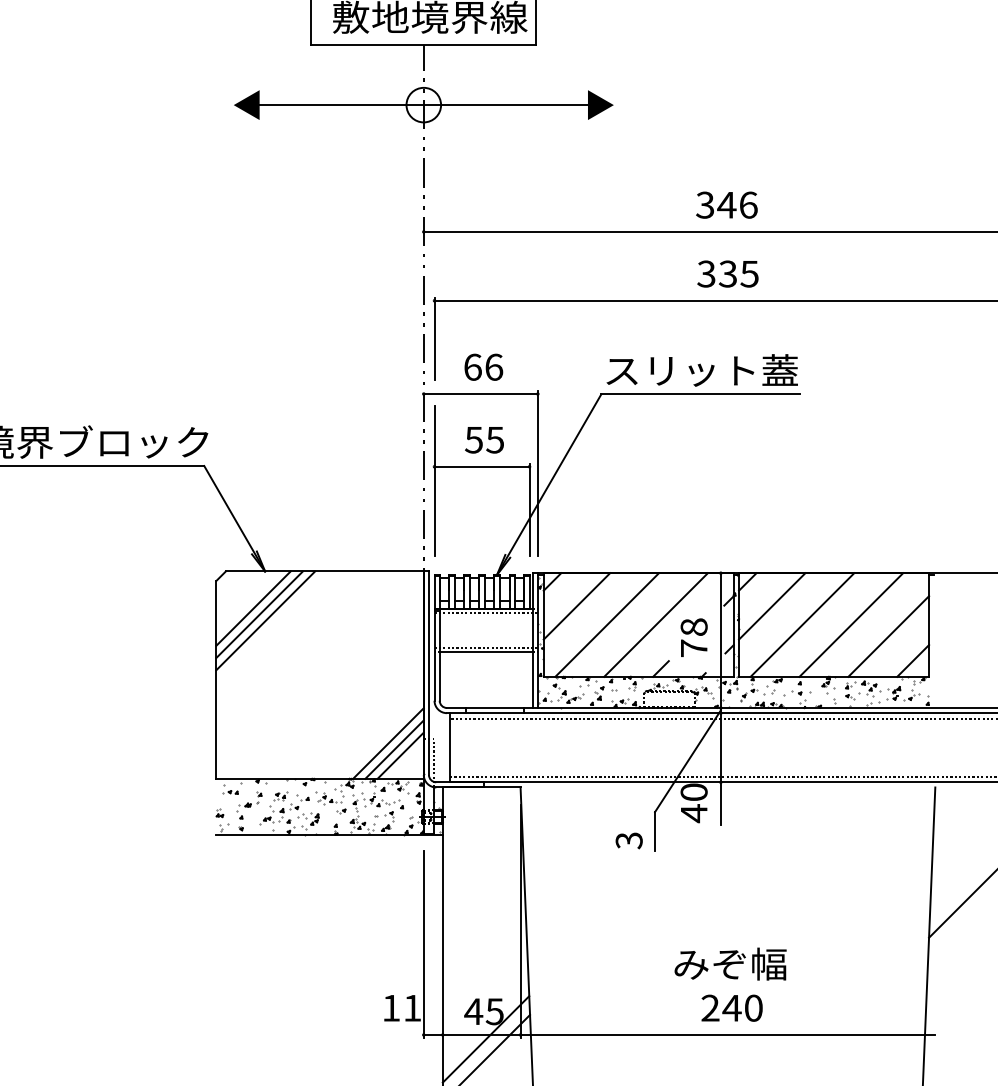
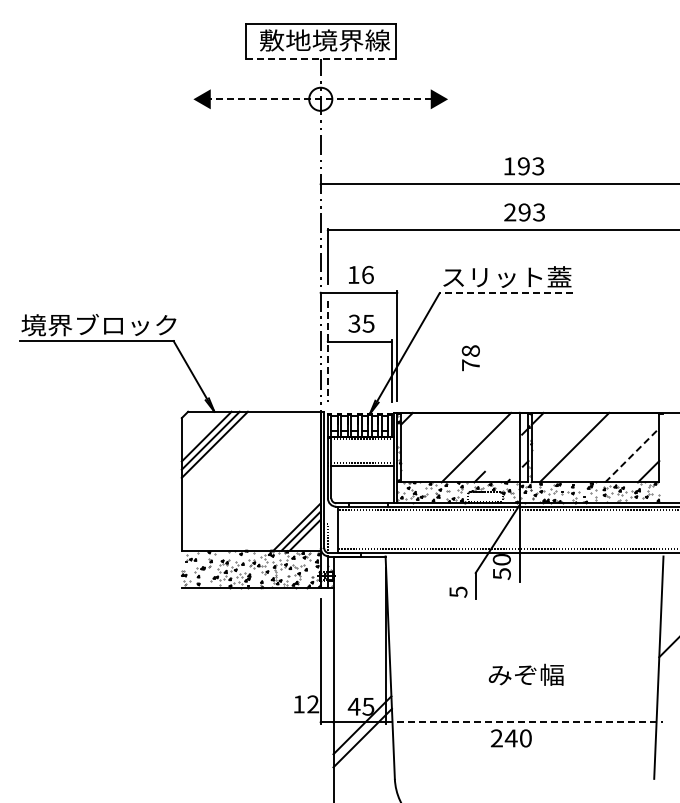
line: (424, 44) -> (321, 58), solid -> dashed
line: (423, 105) -> (320, 99), solid -> dashed
text: (726, 205) -> (523, 166), 346 -> 193
text: (727, 274) -> (524, 212), 335 -> 293
text: (472, 366) -> (353, 274), 66 -> 16
line: (699, 394) -> (505, 293), solid -> dashed
text: (474, 439) -> (354, 323), 55 -> 35
line: (433, 481) -> (327, 351), solid -> dashed
line: (577, 605) -> (423, 434), removed
line: (771, 605) -> (553, 434), removed
line: (606, 624) -> (443, 447), removed
line: (850, 624) -> (606, 447), removed
line: (889, 636) -> (632, 455), solid -> dashed
text: (693, 638) -> (470, 358), moved
text: (693, 812) -> (501, 573), 40 -> 50
text: (627, 839) -> (457, 591), 3 -> 5
text: (412, 1008) -> (313, 704), 11 -> 12
text: (732, 1008) -> (511, 738), moved
line: (727, 1035) -> (524, 722), solid -> dashed

